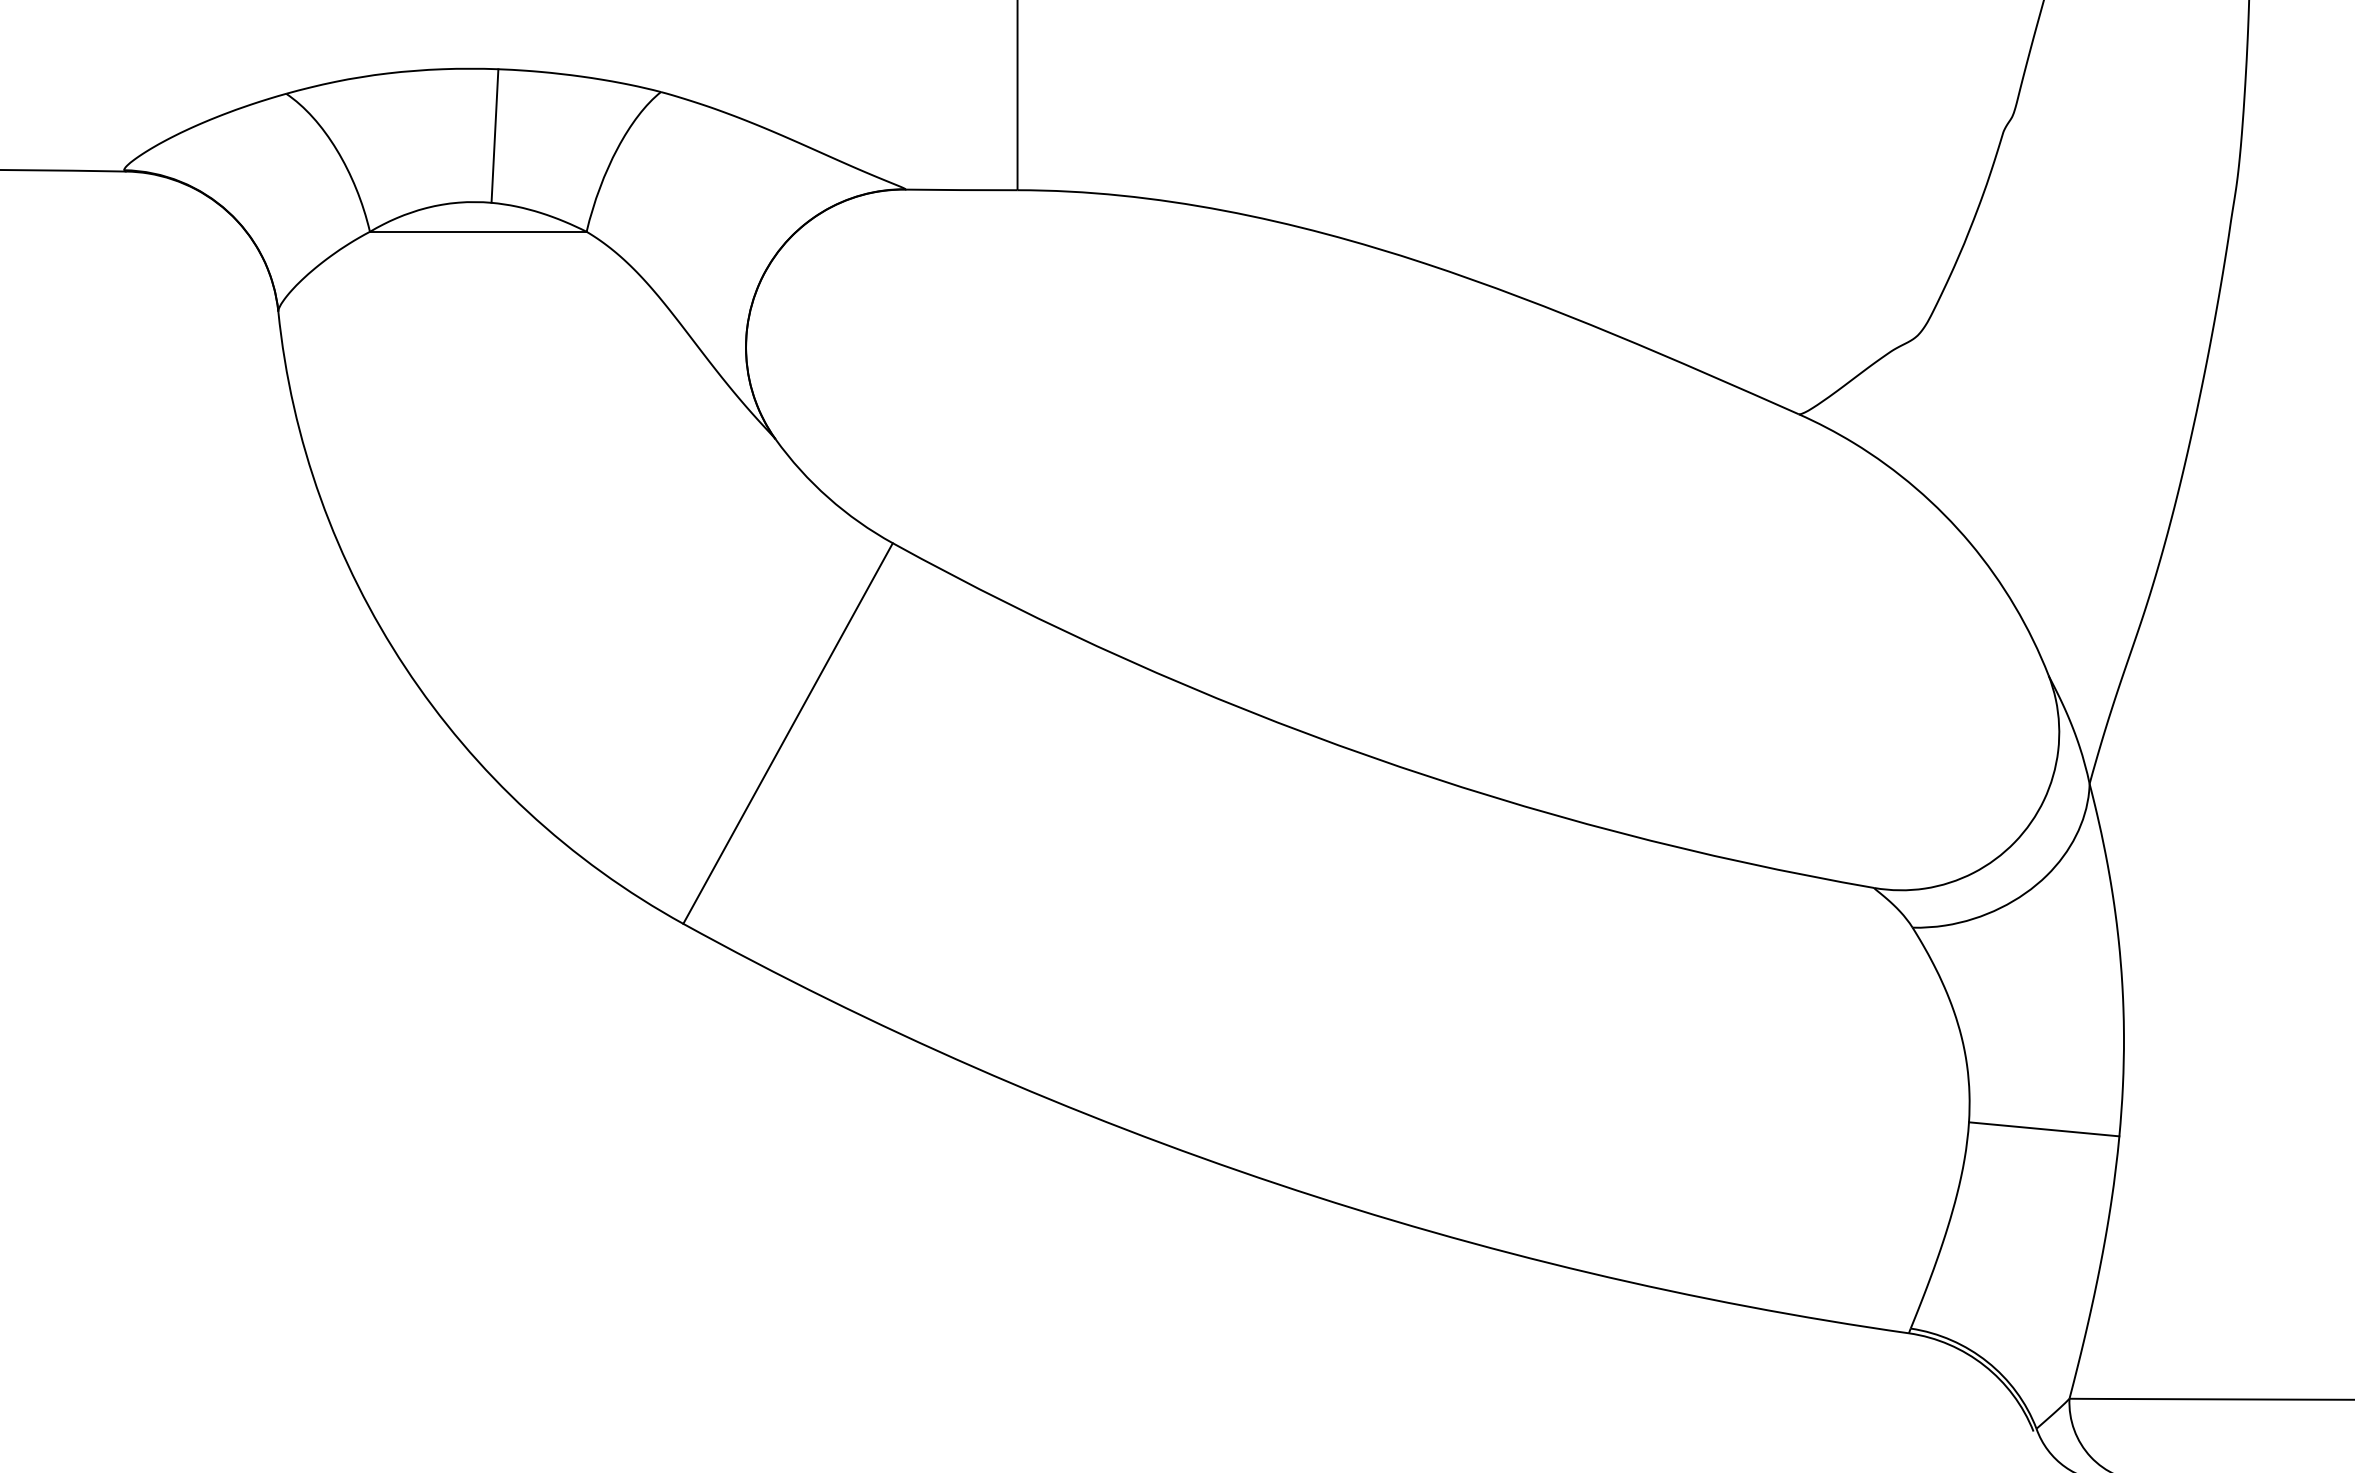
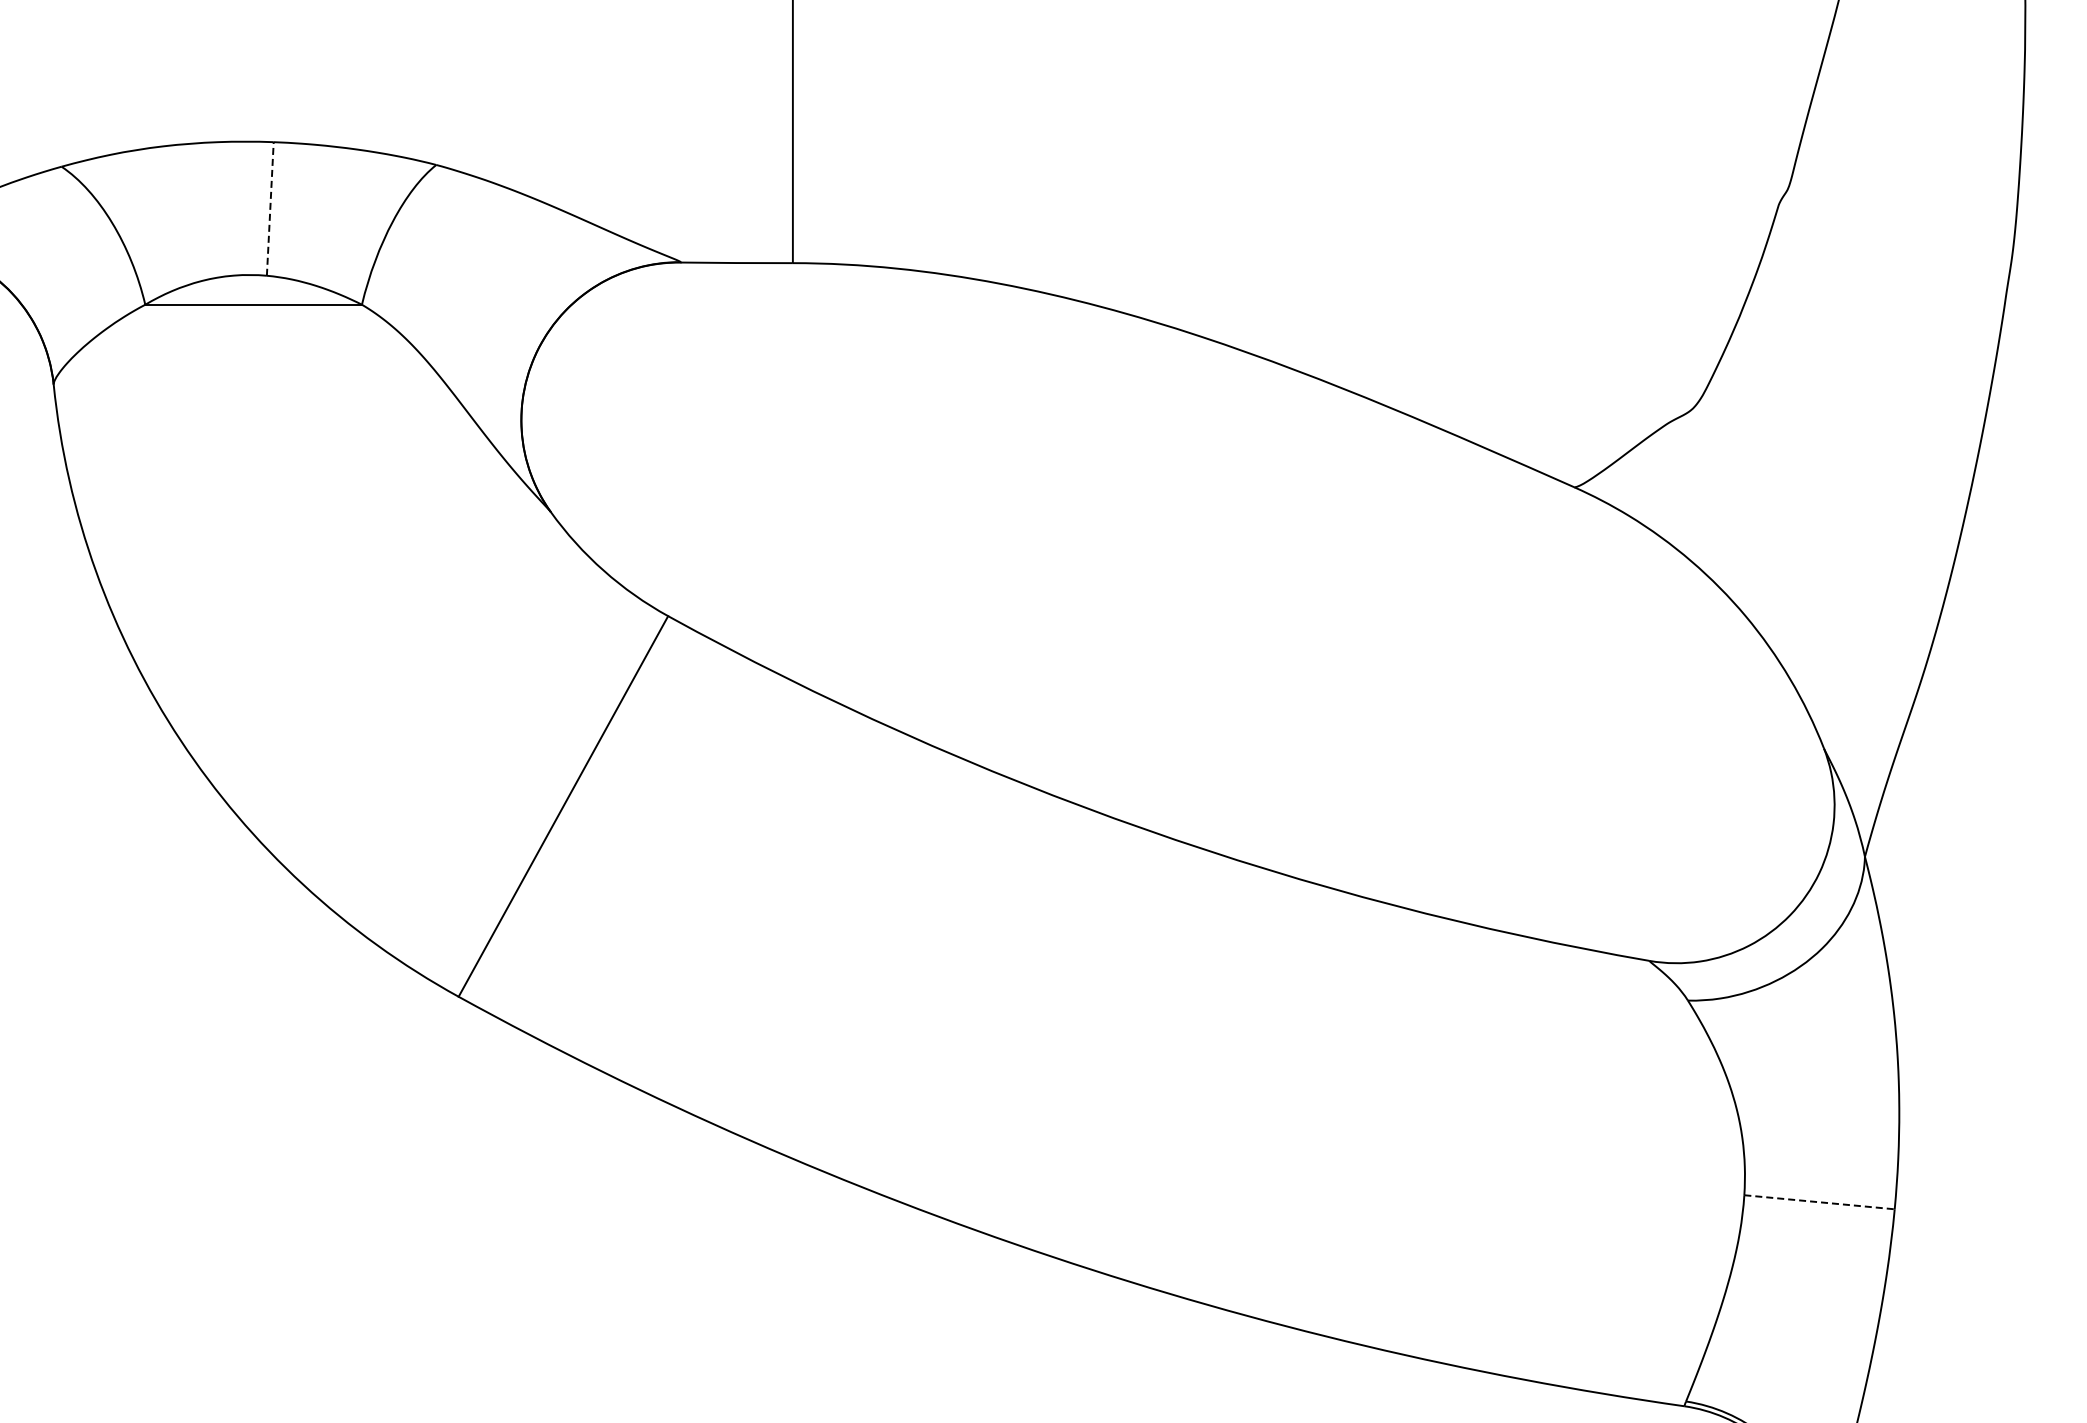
line: (494, 136) -> (269, 209), solid -> dashed
line: (2044, 1129) -> (1819, 1202), solid -> dashed

